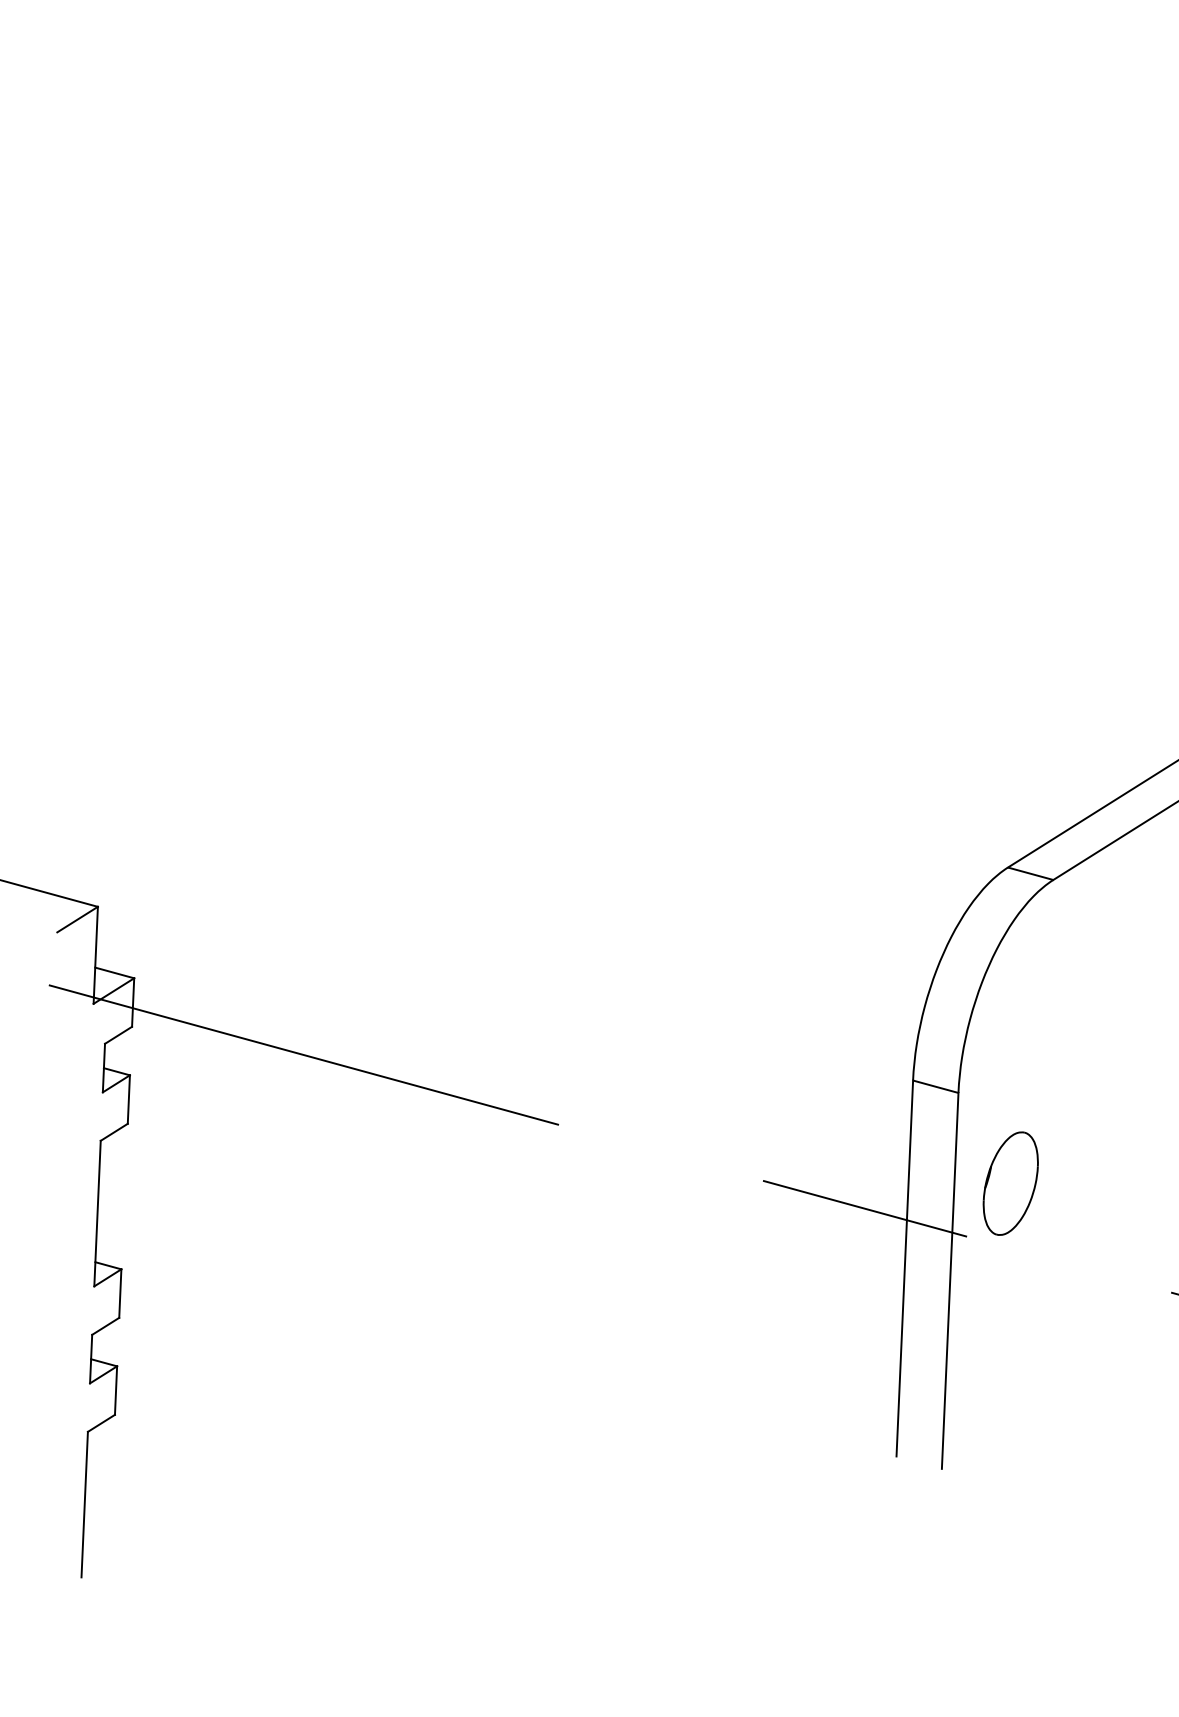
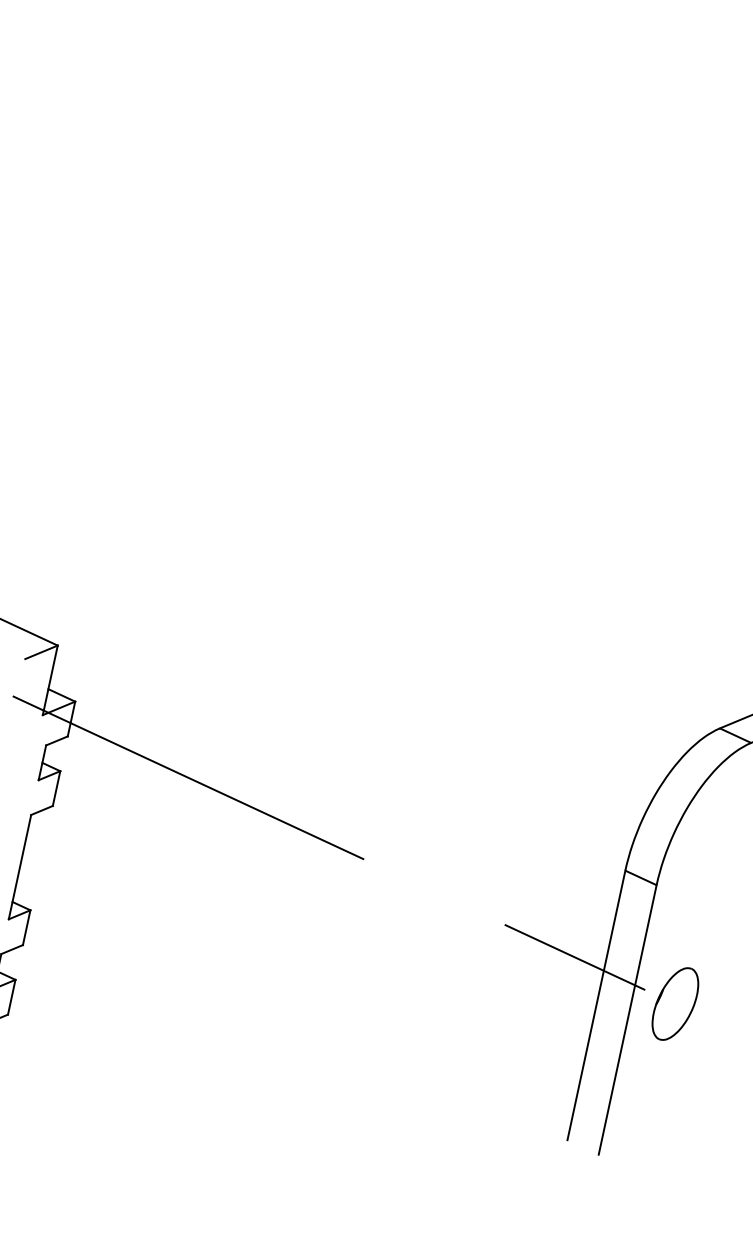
part: (1010, 1183) -> (675, 1003), moved

